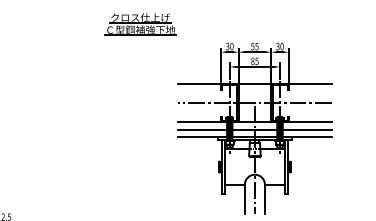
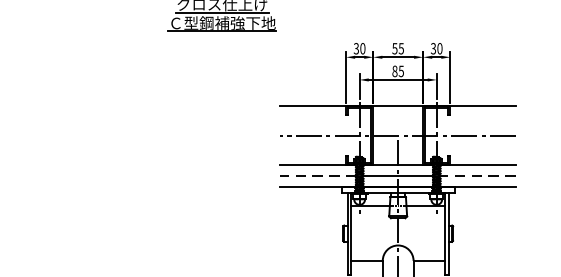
line: (203, 129) -> (319, 176), solid -> dashed
line: (306, 129) -> (477, 176), solid -> dashed

